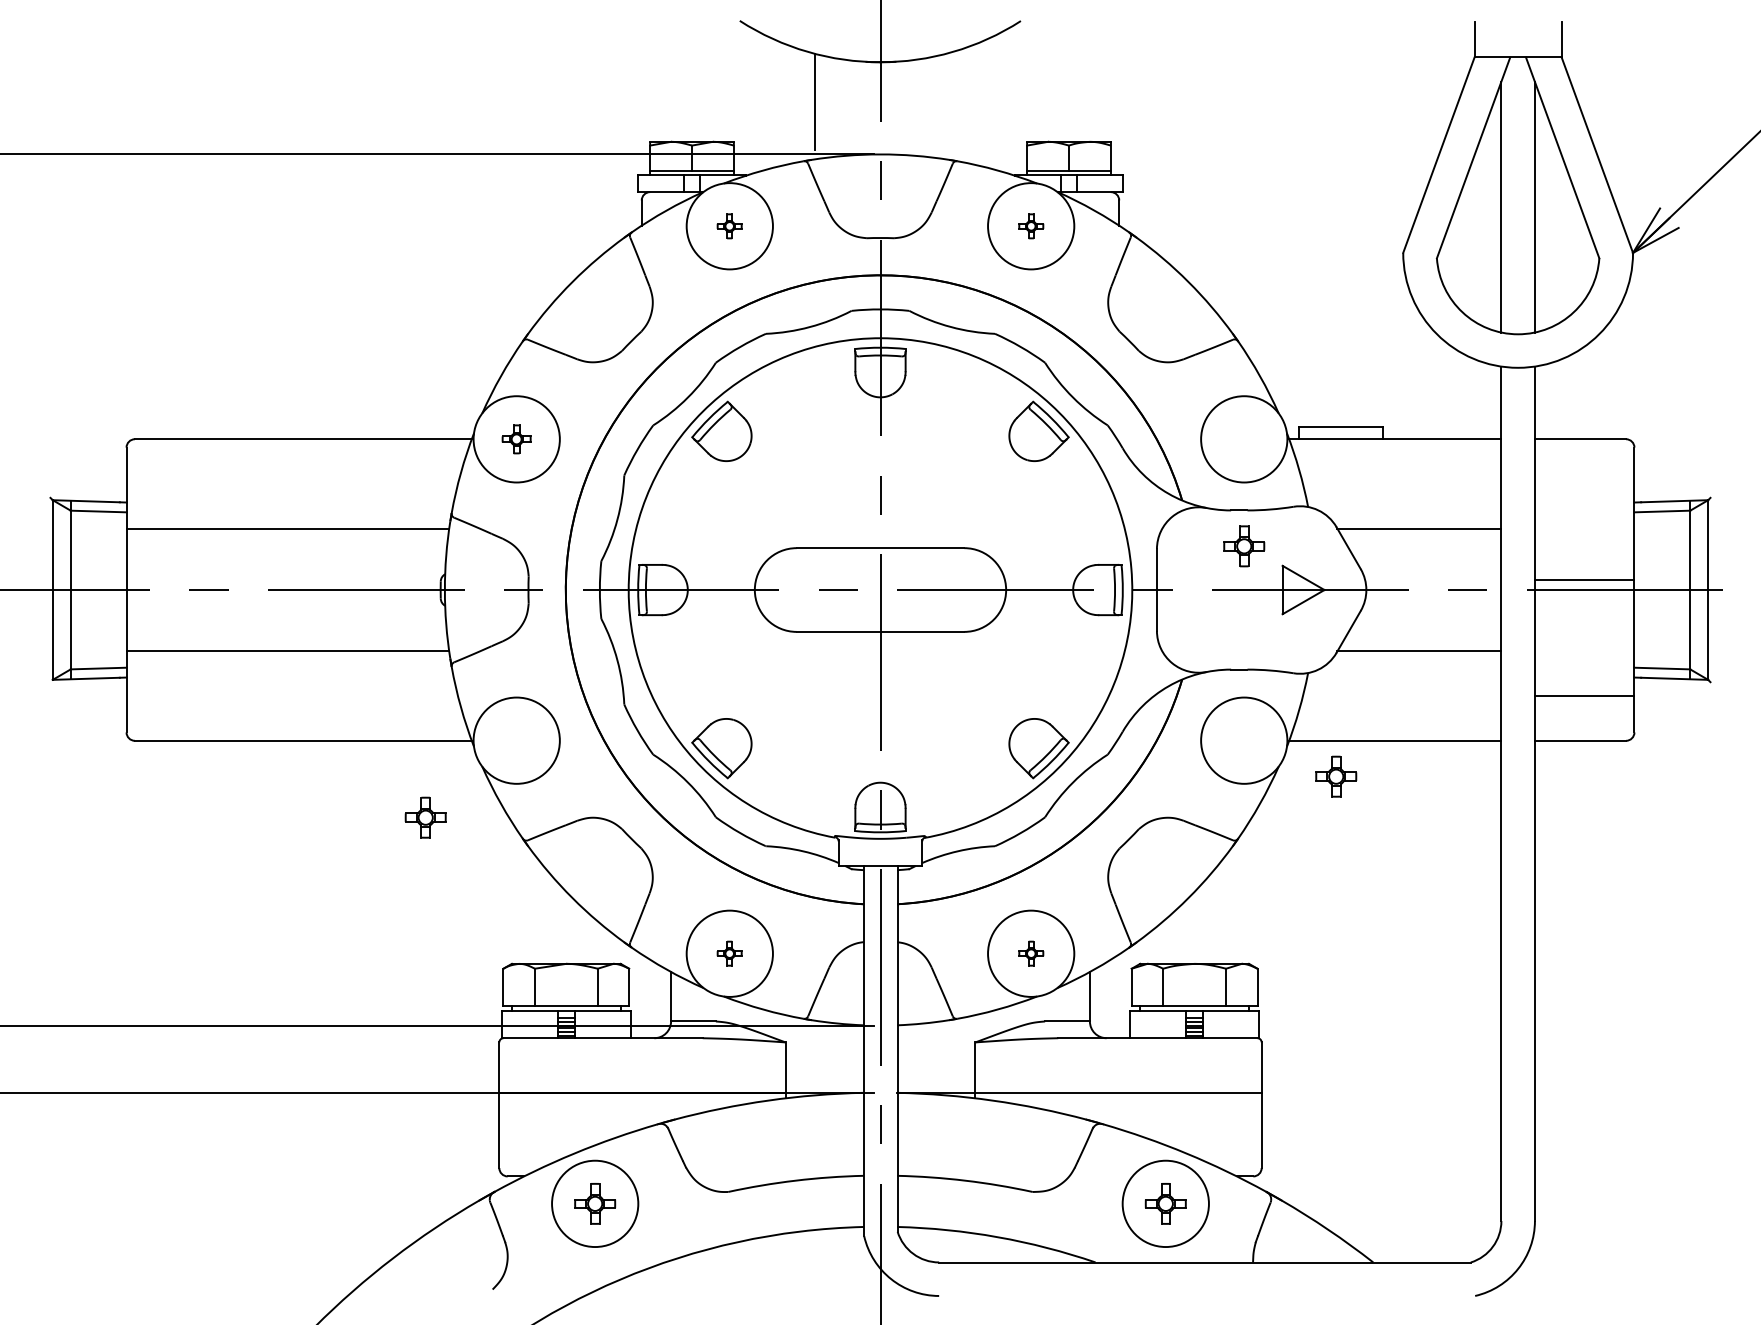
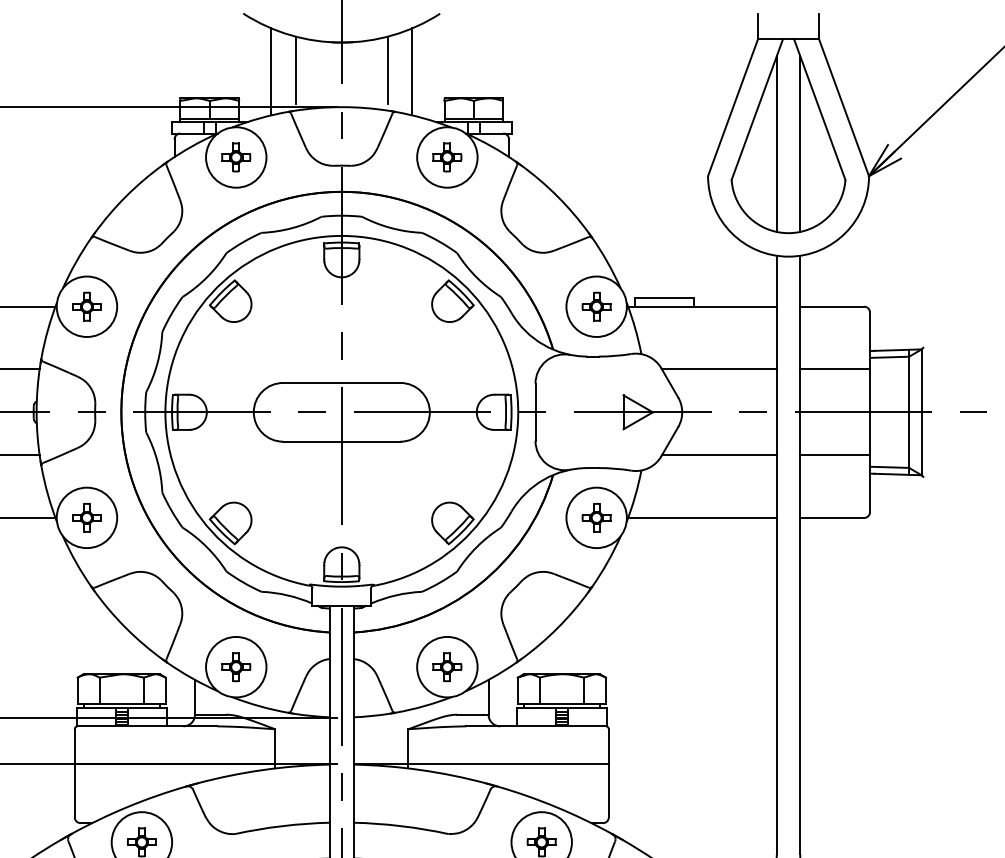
line: (945, 101) -> (387, 70), added
line: (779, 104) -> (271, 72), added
line: (981, 104) -> (412, 72), added
part: (729, 226) -> (236, 157), size x1.67
part: (1031, 226) -> (447, 157), size x1.67
part: (516, 439) -> (86, 306), size x1.43
part: (1244, 546) -> (596, 306), moved
line: (1584, 579) -> (835, 369), moved
line: (1584, 696) -> (835, 455), moved
part: (1336, 776) -> (596, 517), moved
part: (425, 817) -> (86, 517), moved
part: (729, 953) -> (236, 666), size x1.67
part: (1031, 953) -> (447, 666), size x1.67

